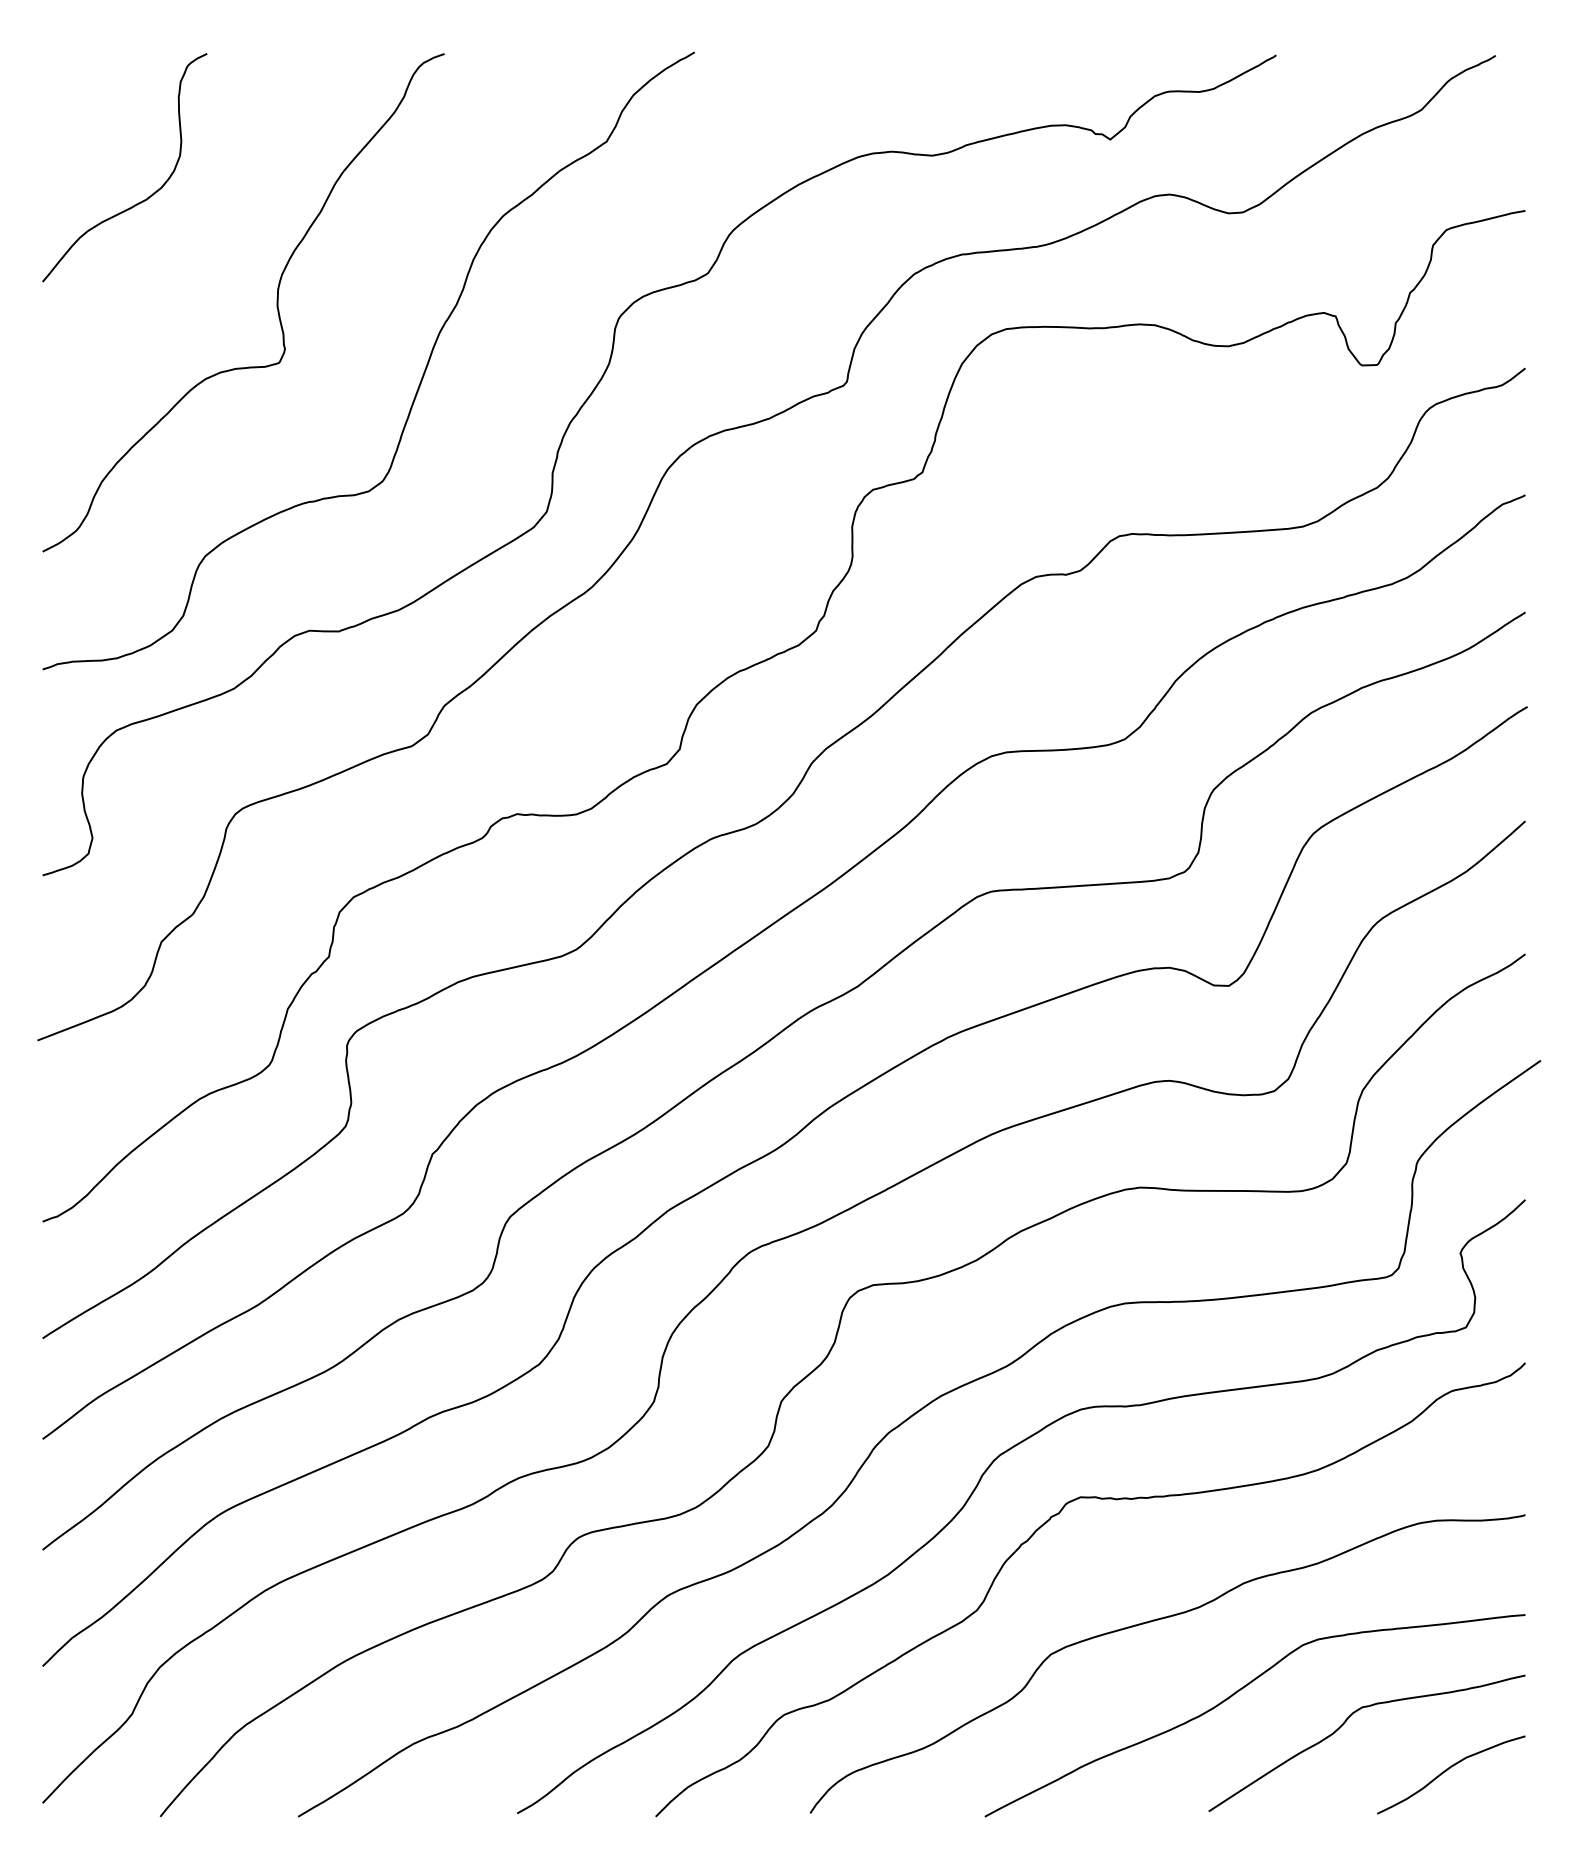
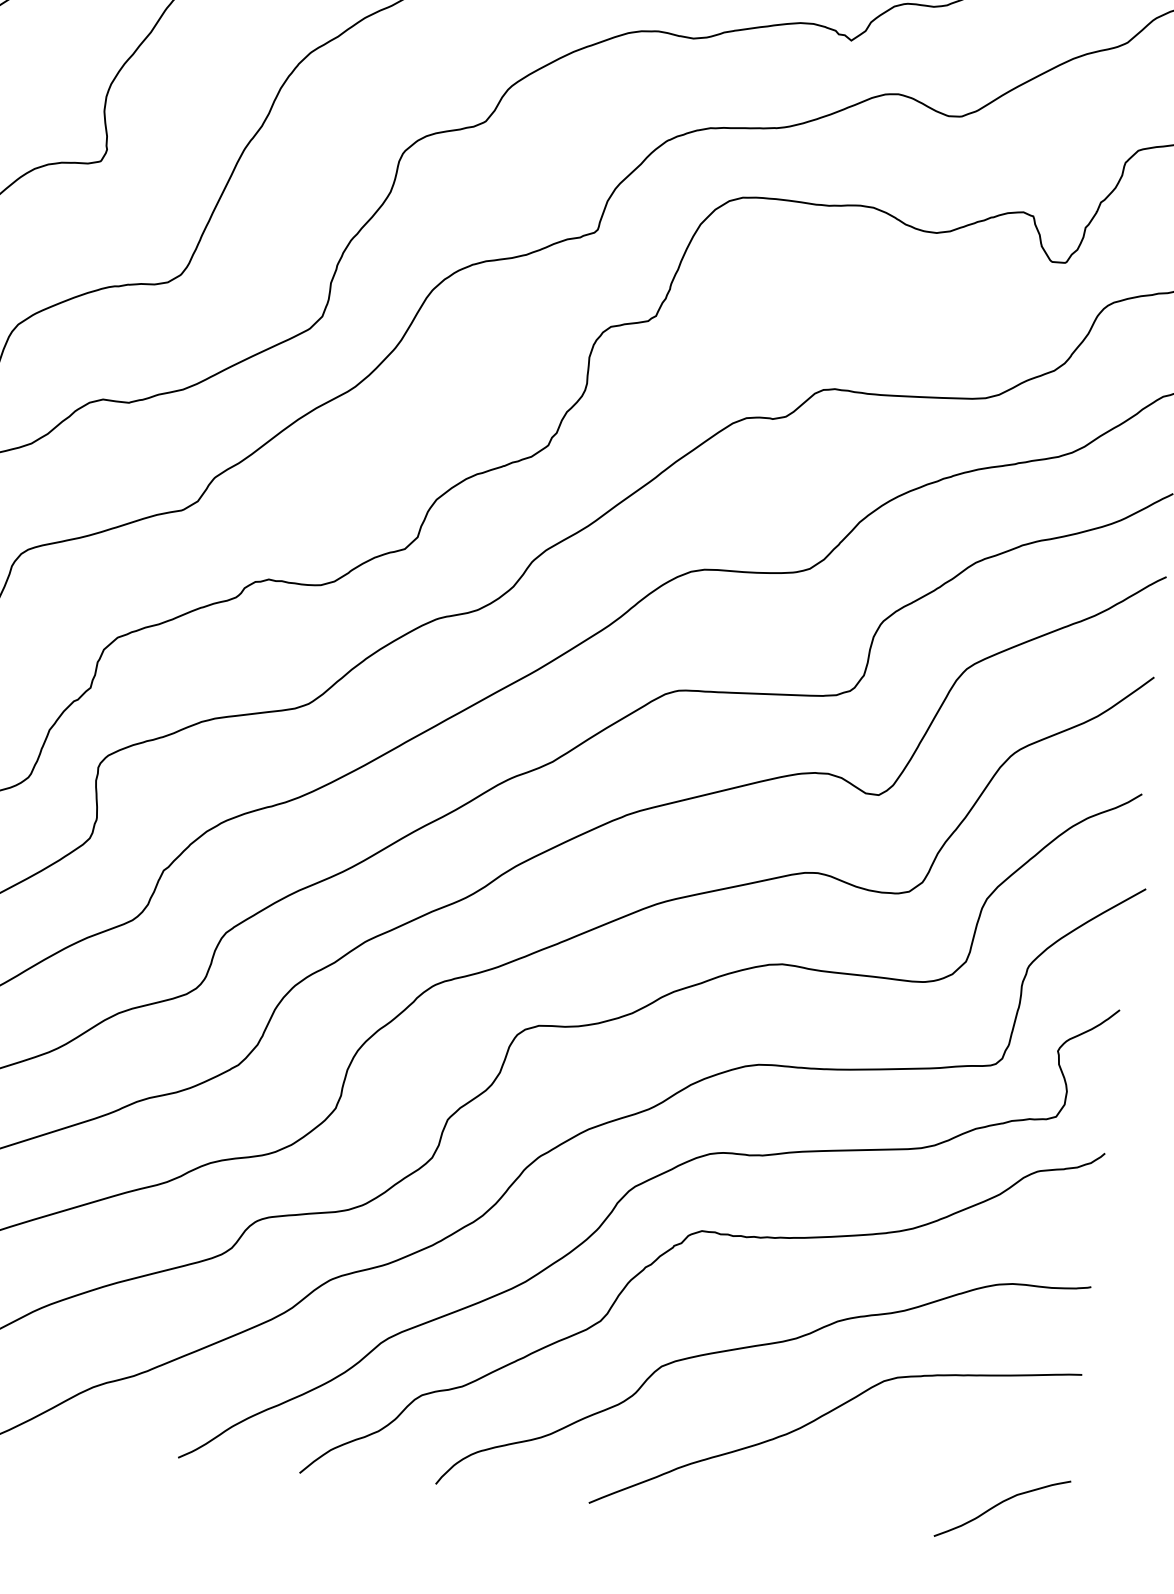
curve: (1344, 1724) -> (913, 1454), removed

